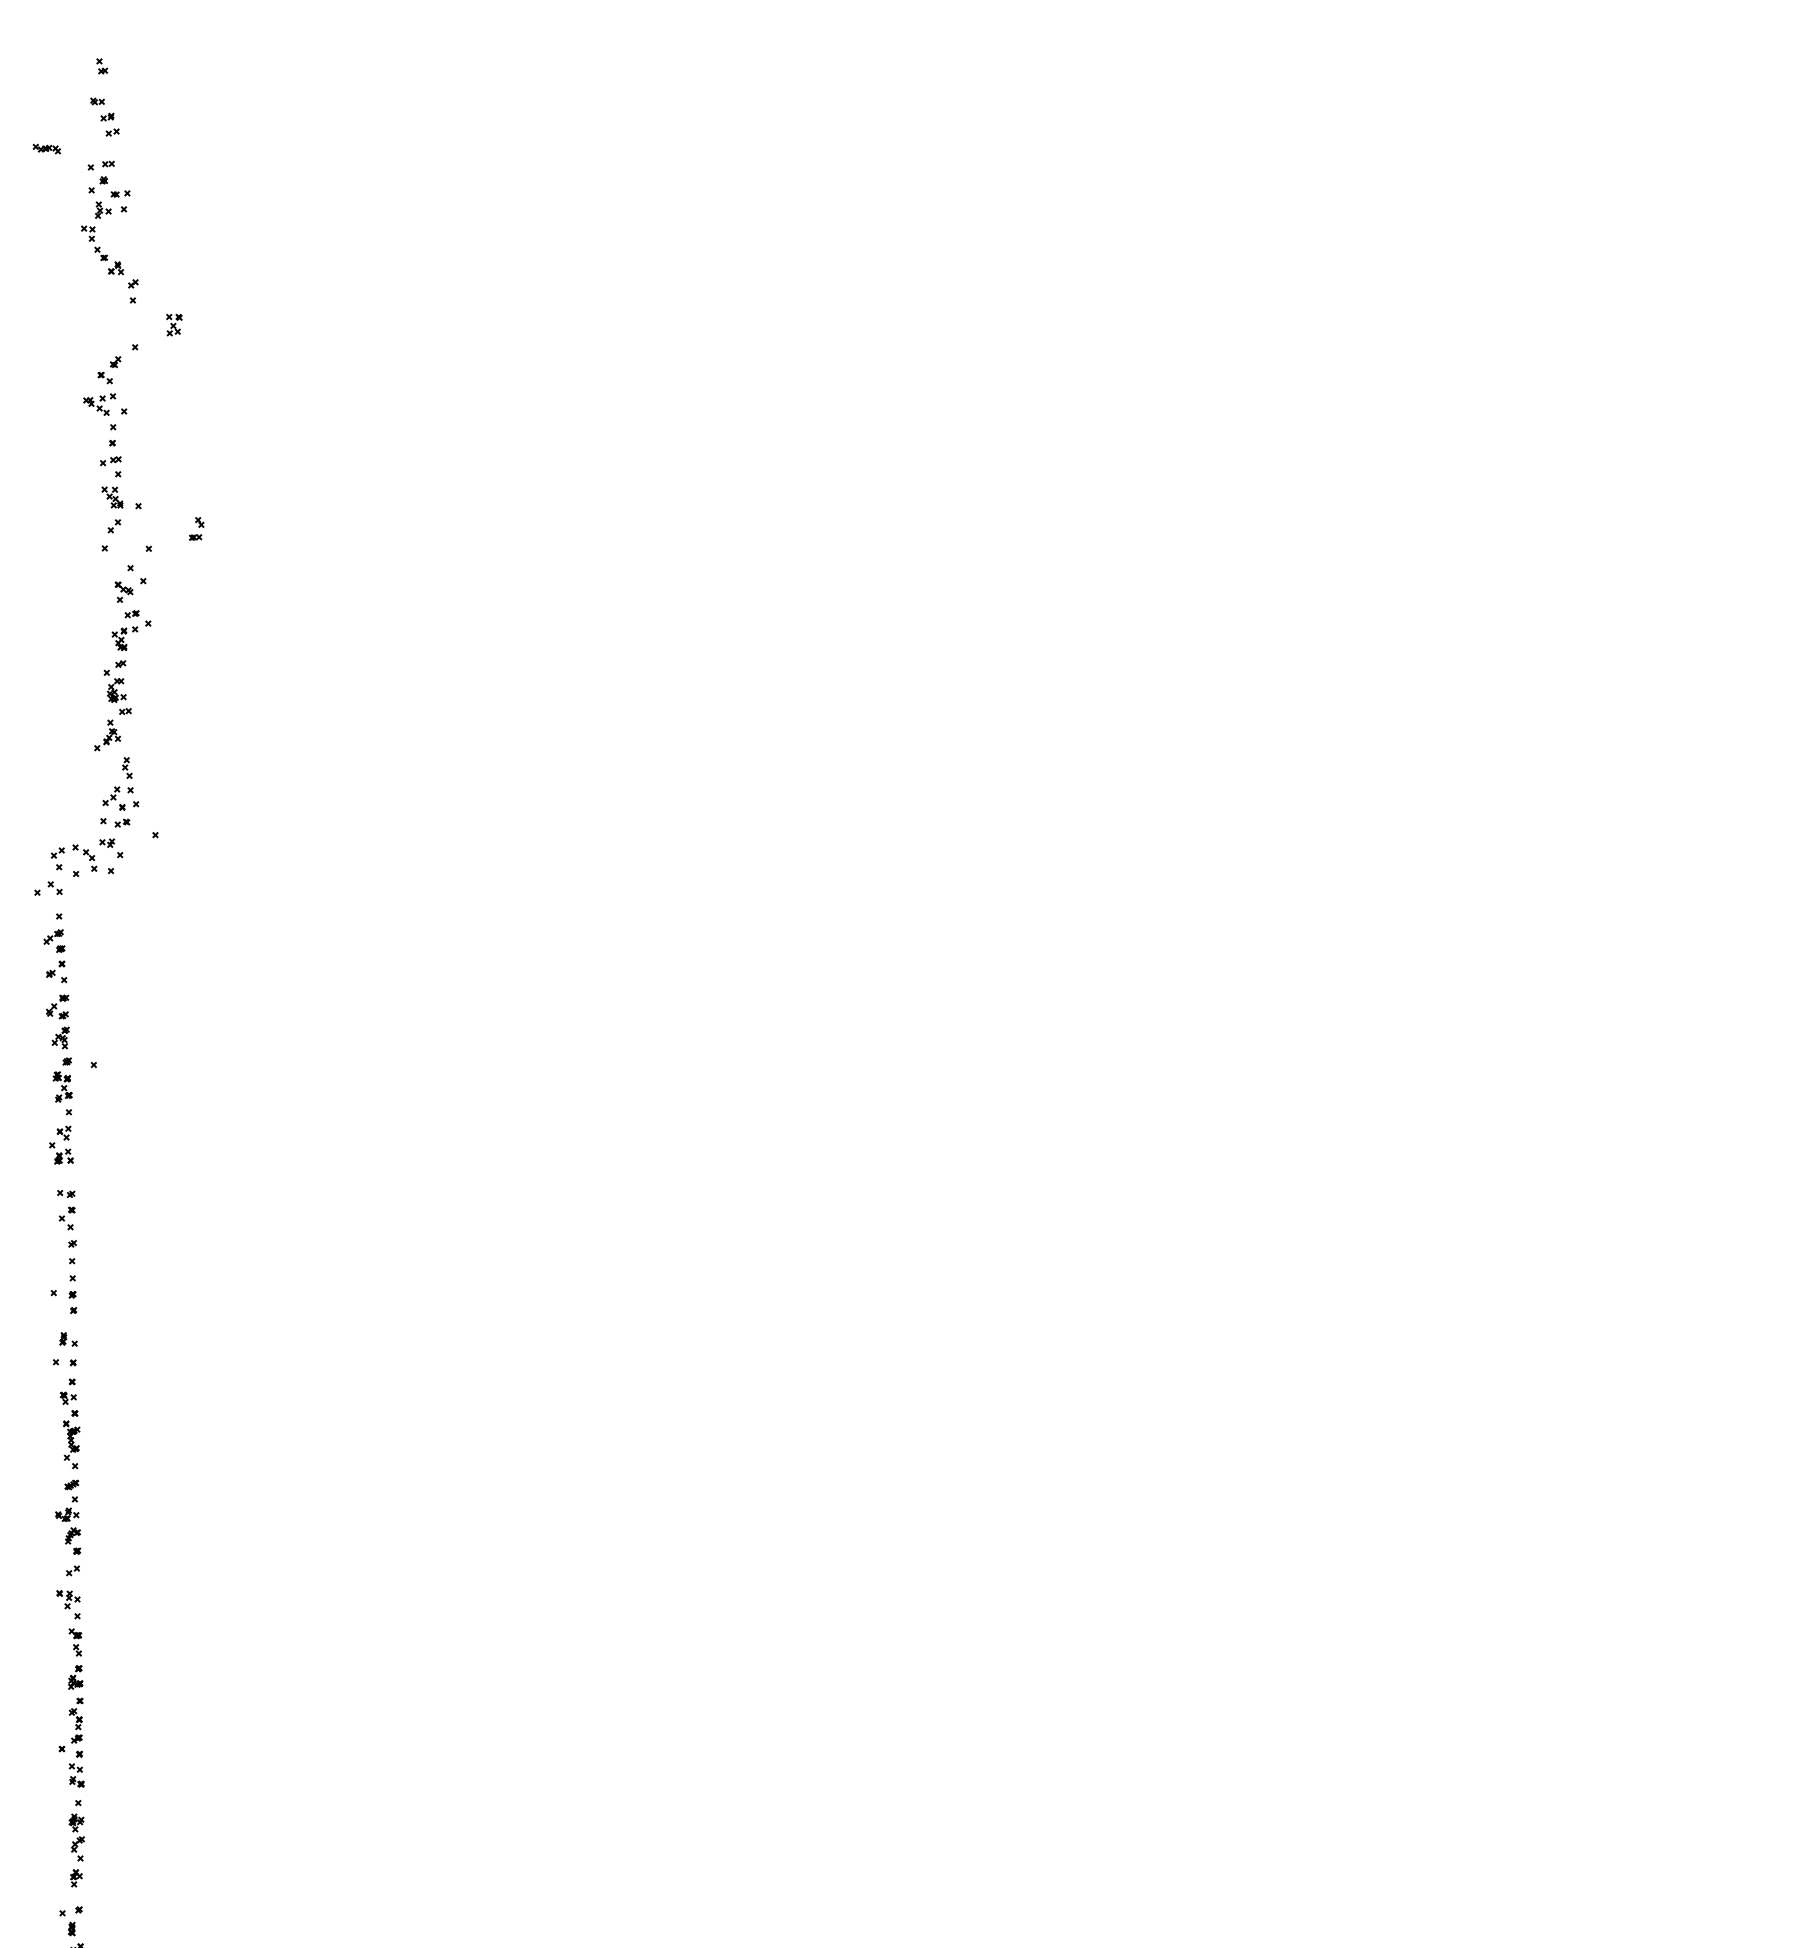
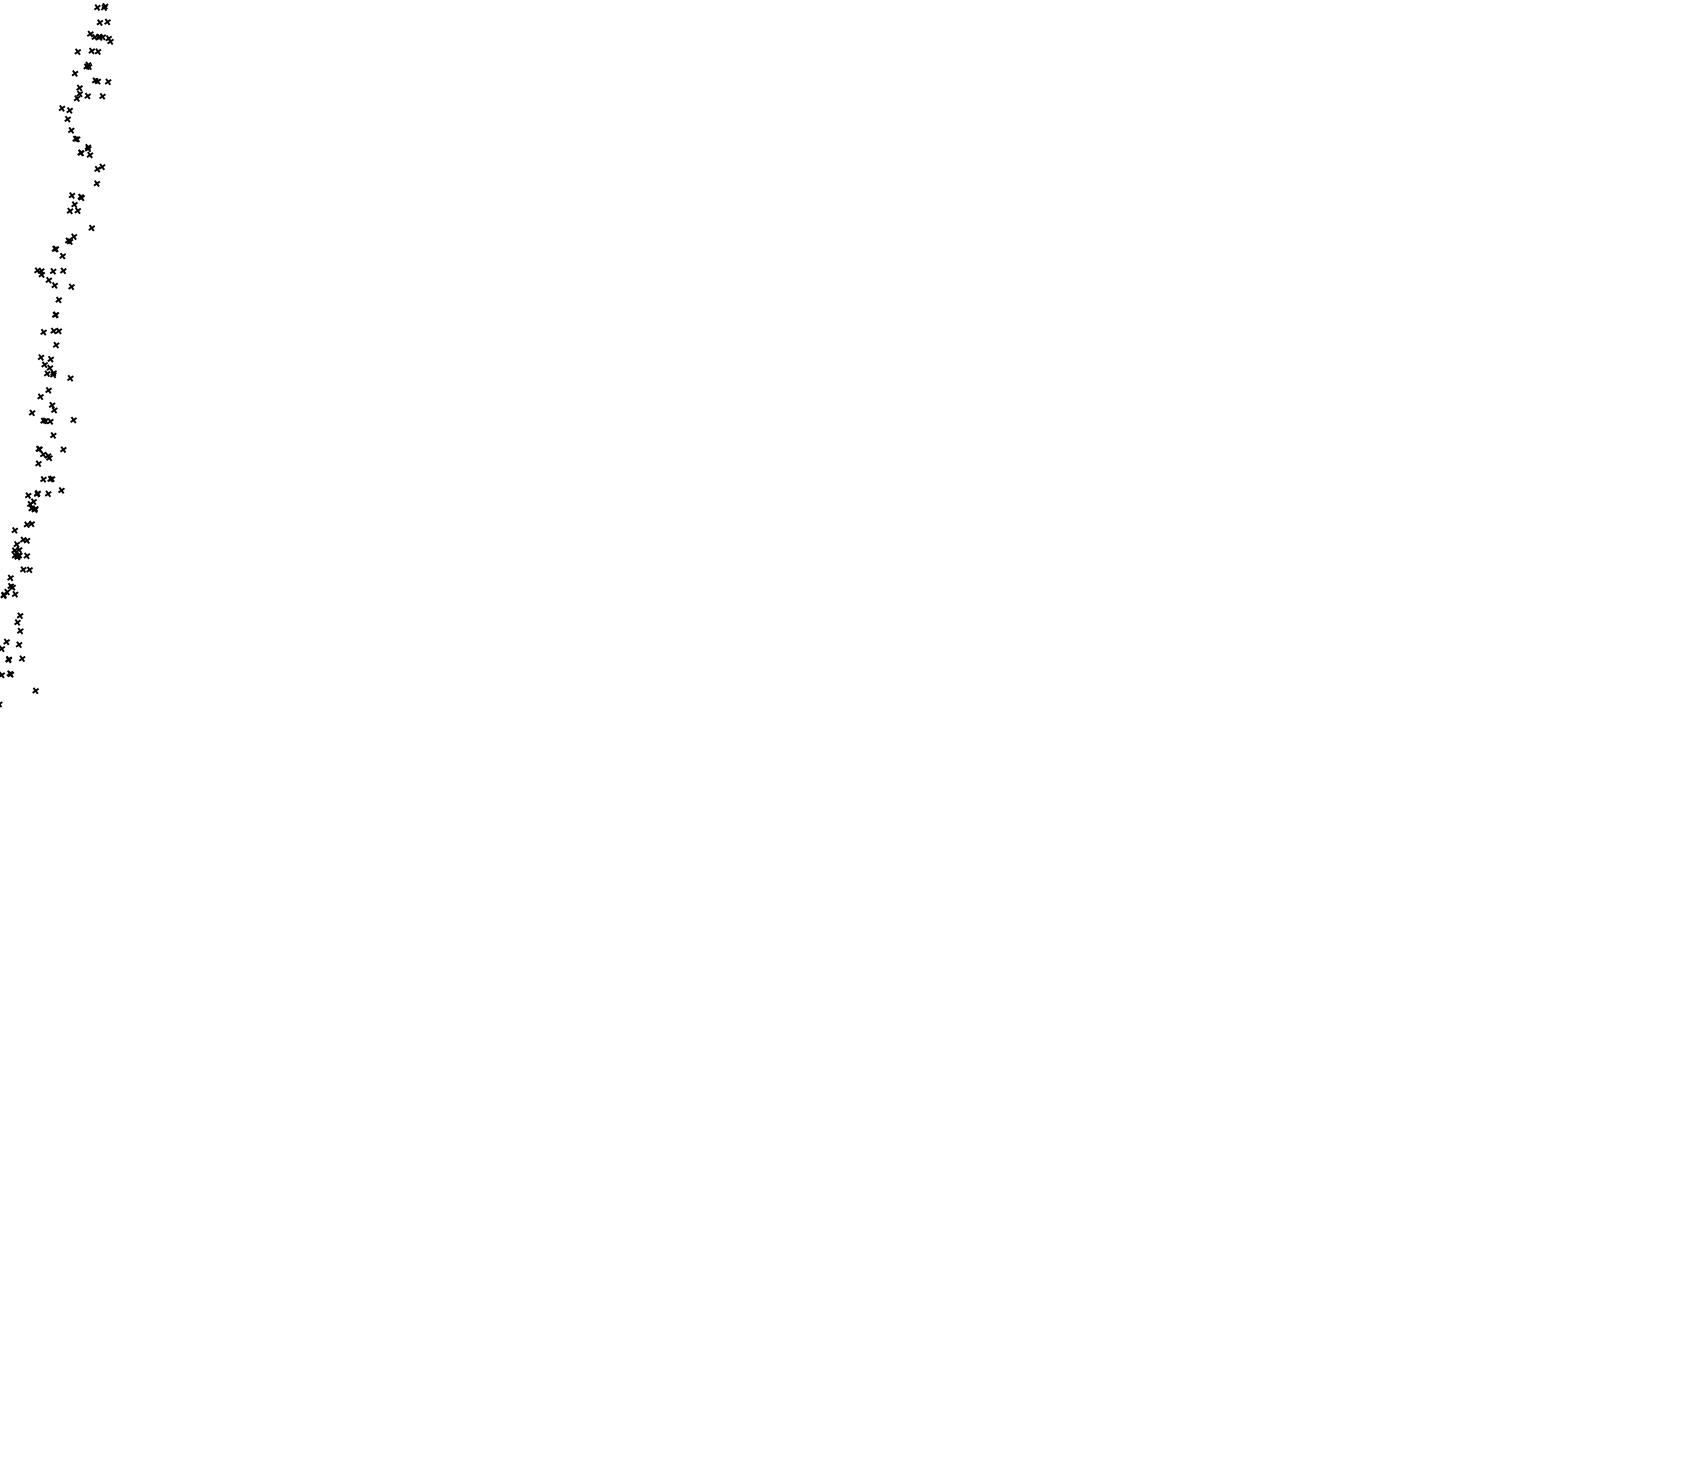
part: (46, 148) -> (100, 37), moved
part: (174, 324) -> (75, 203), moved
part: (196, 528) -> (49, 412), moved

